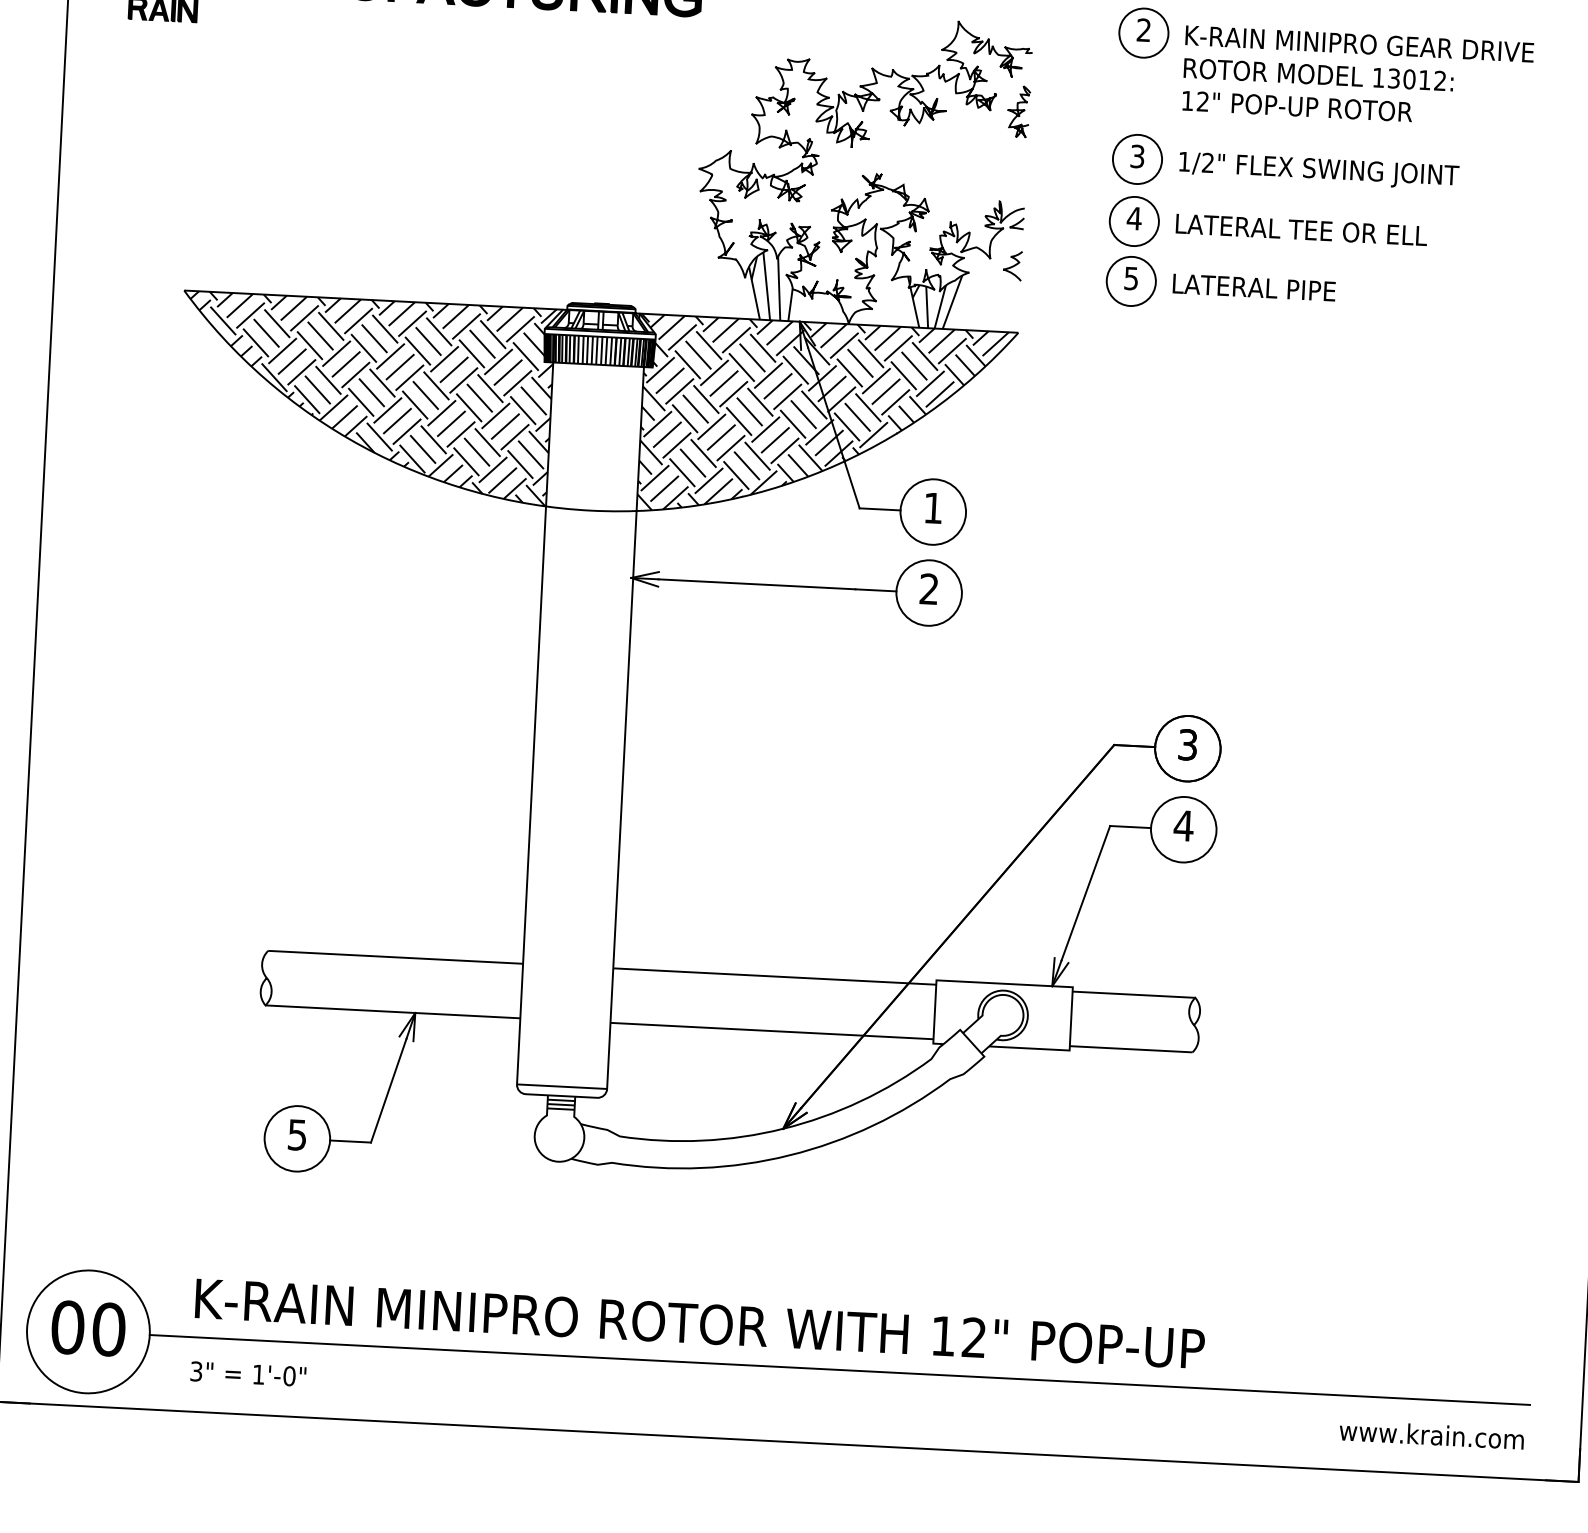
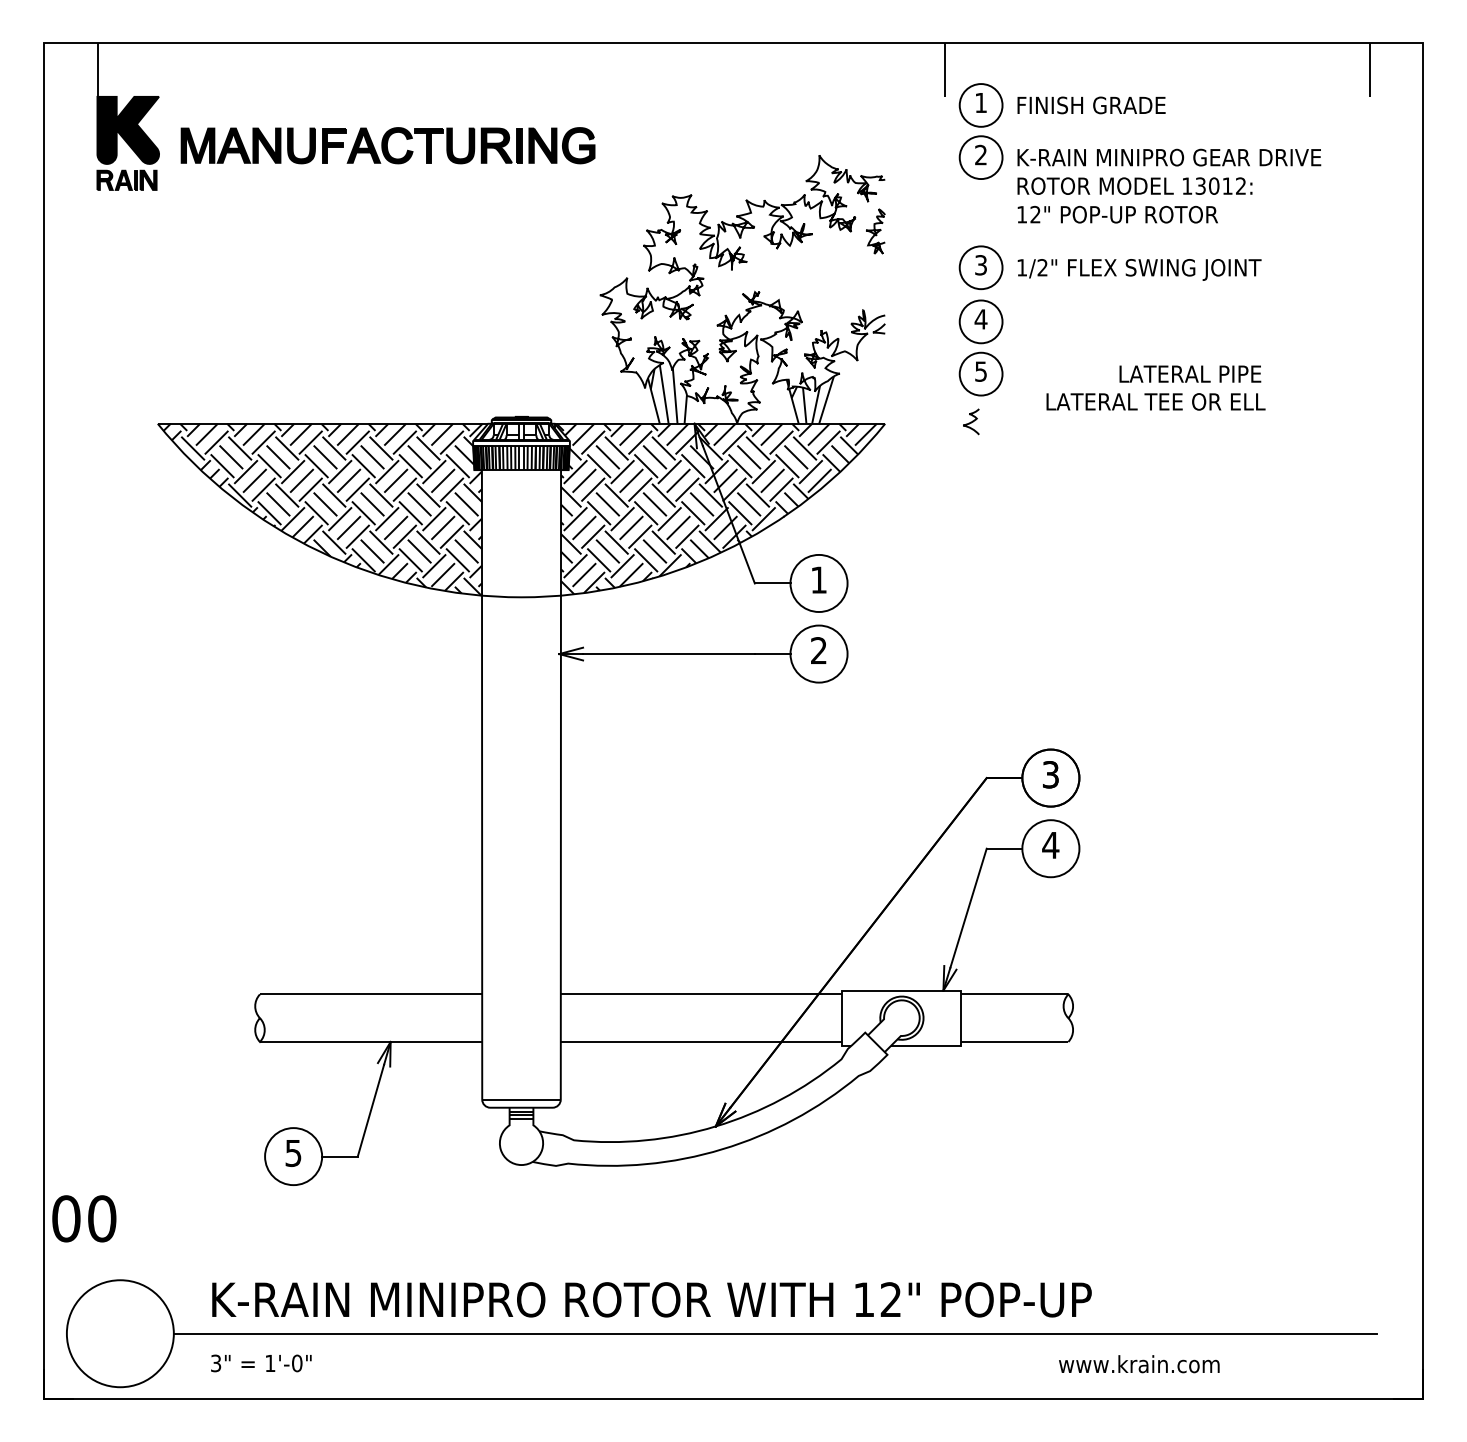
text: (1301, 229) -> (1155, 401), moved
curve: (1012, 265) -> (971, 421), moved
text: (1254, 286) -> (1190, 373), moved
text: (88, 1328) -> (84, 1218), moved
text: (1432, 1435) -> (1139, 1364), moved

